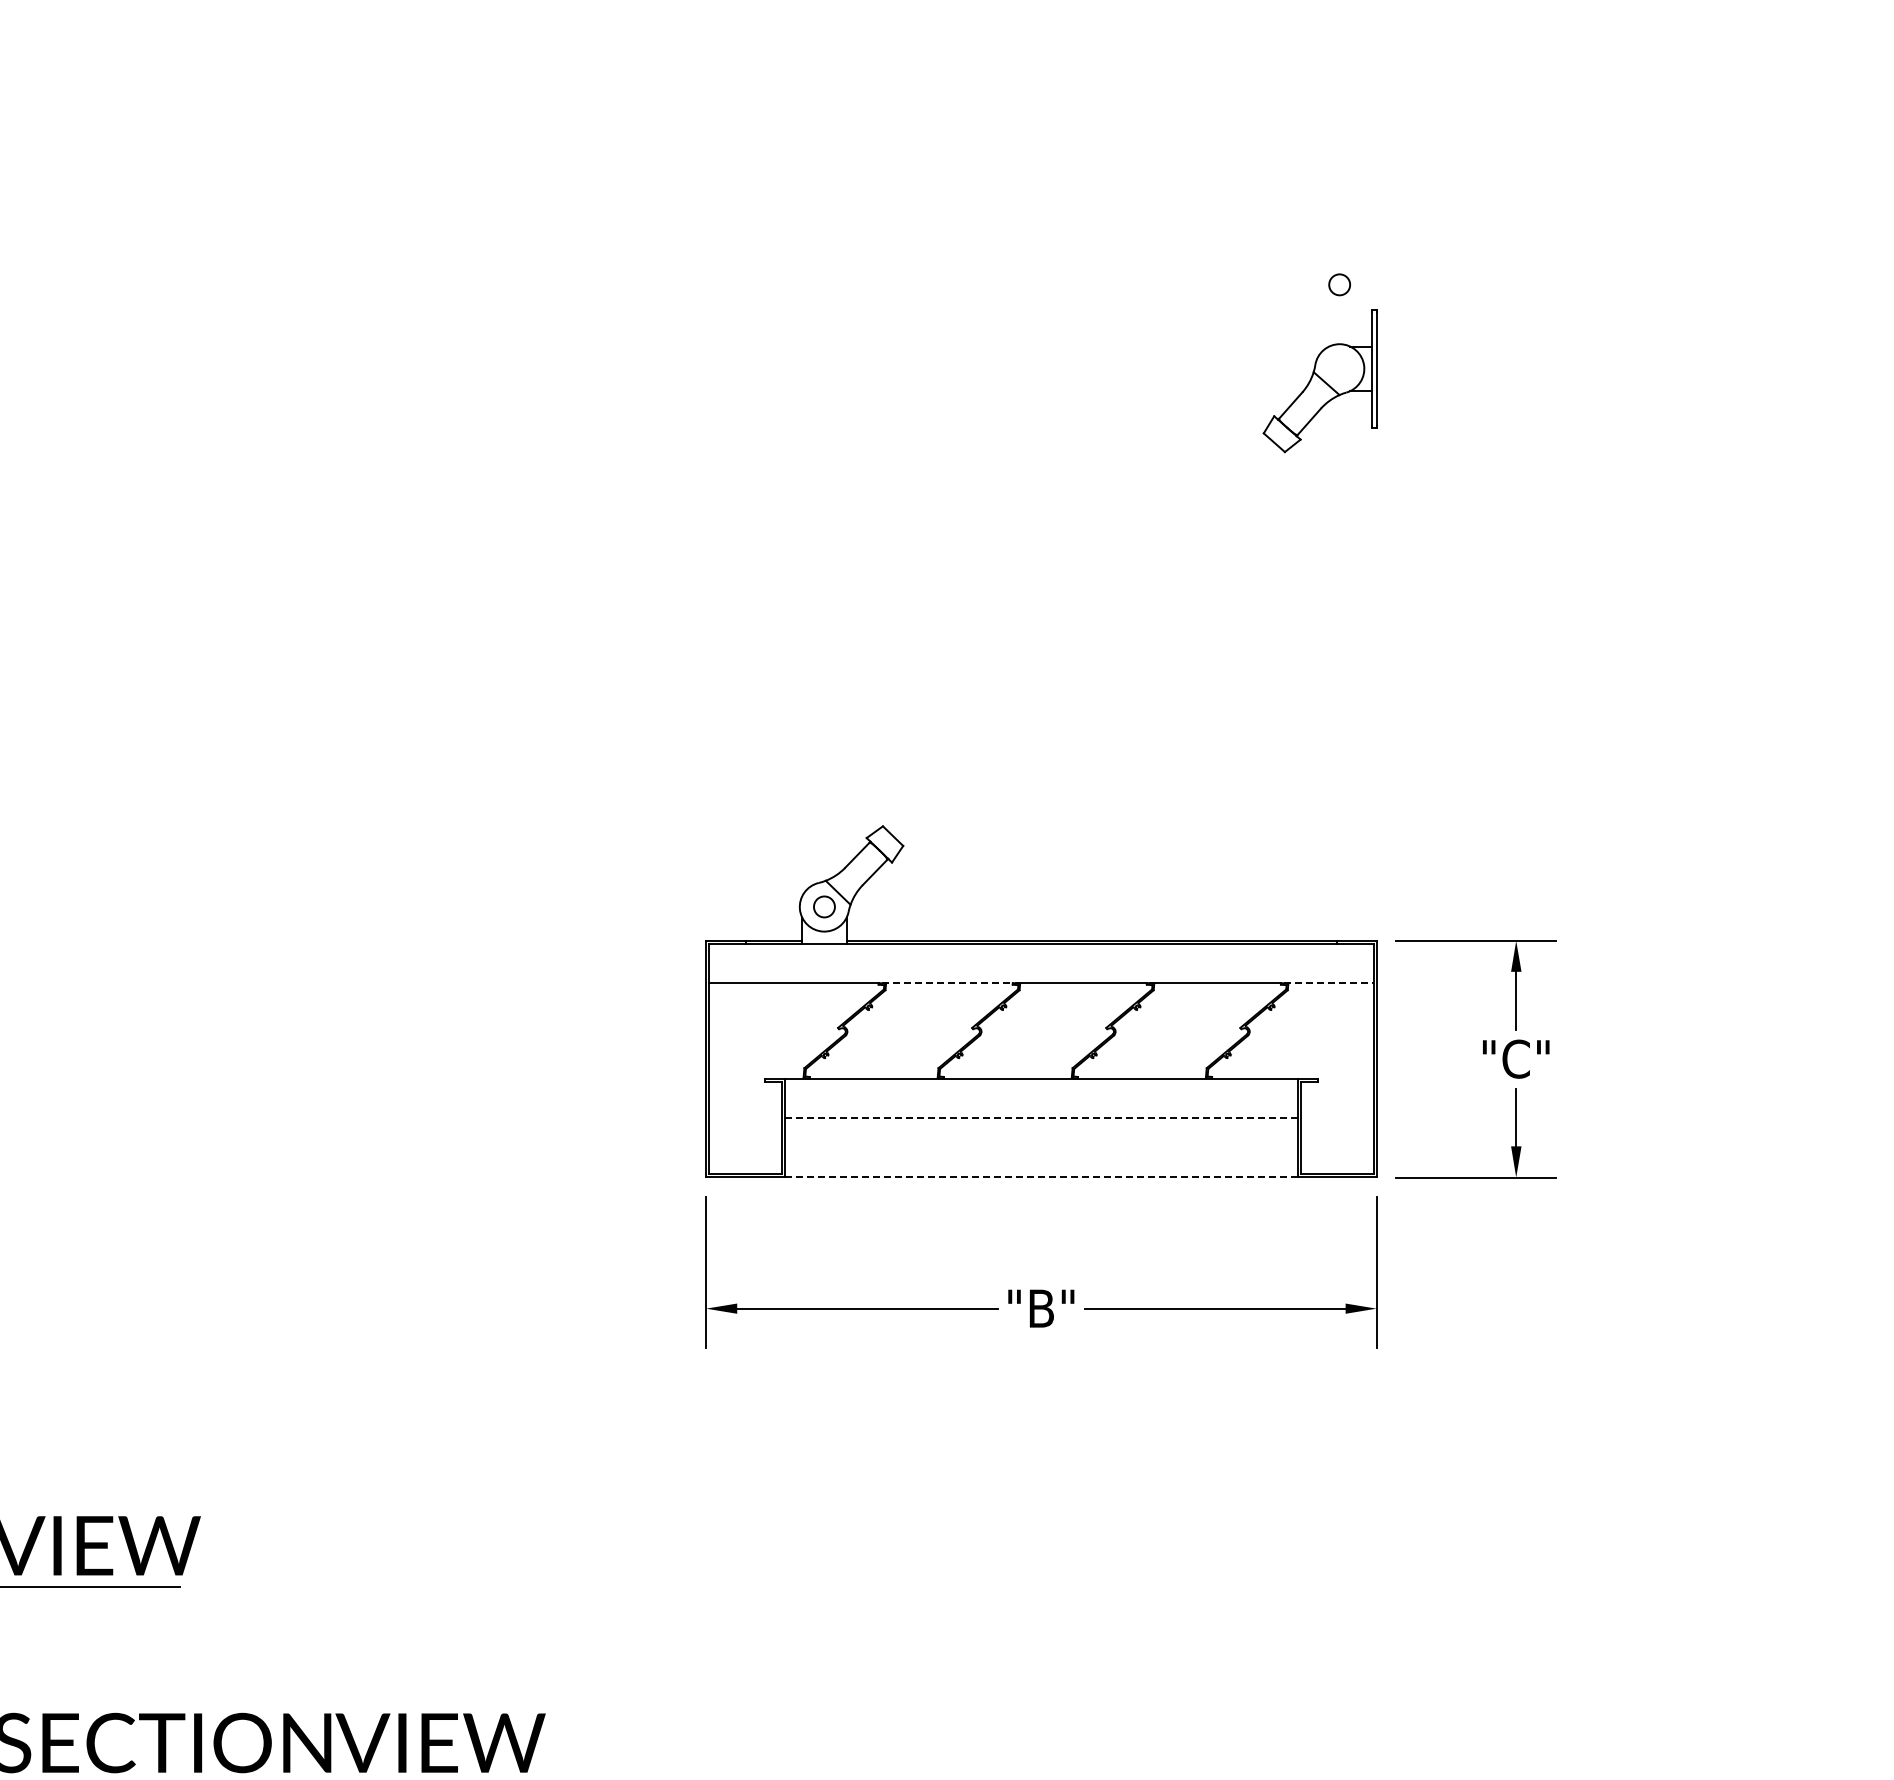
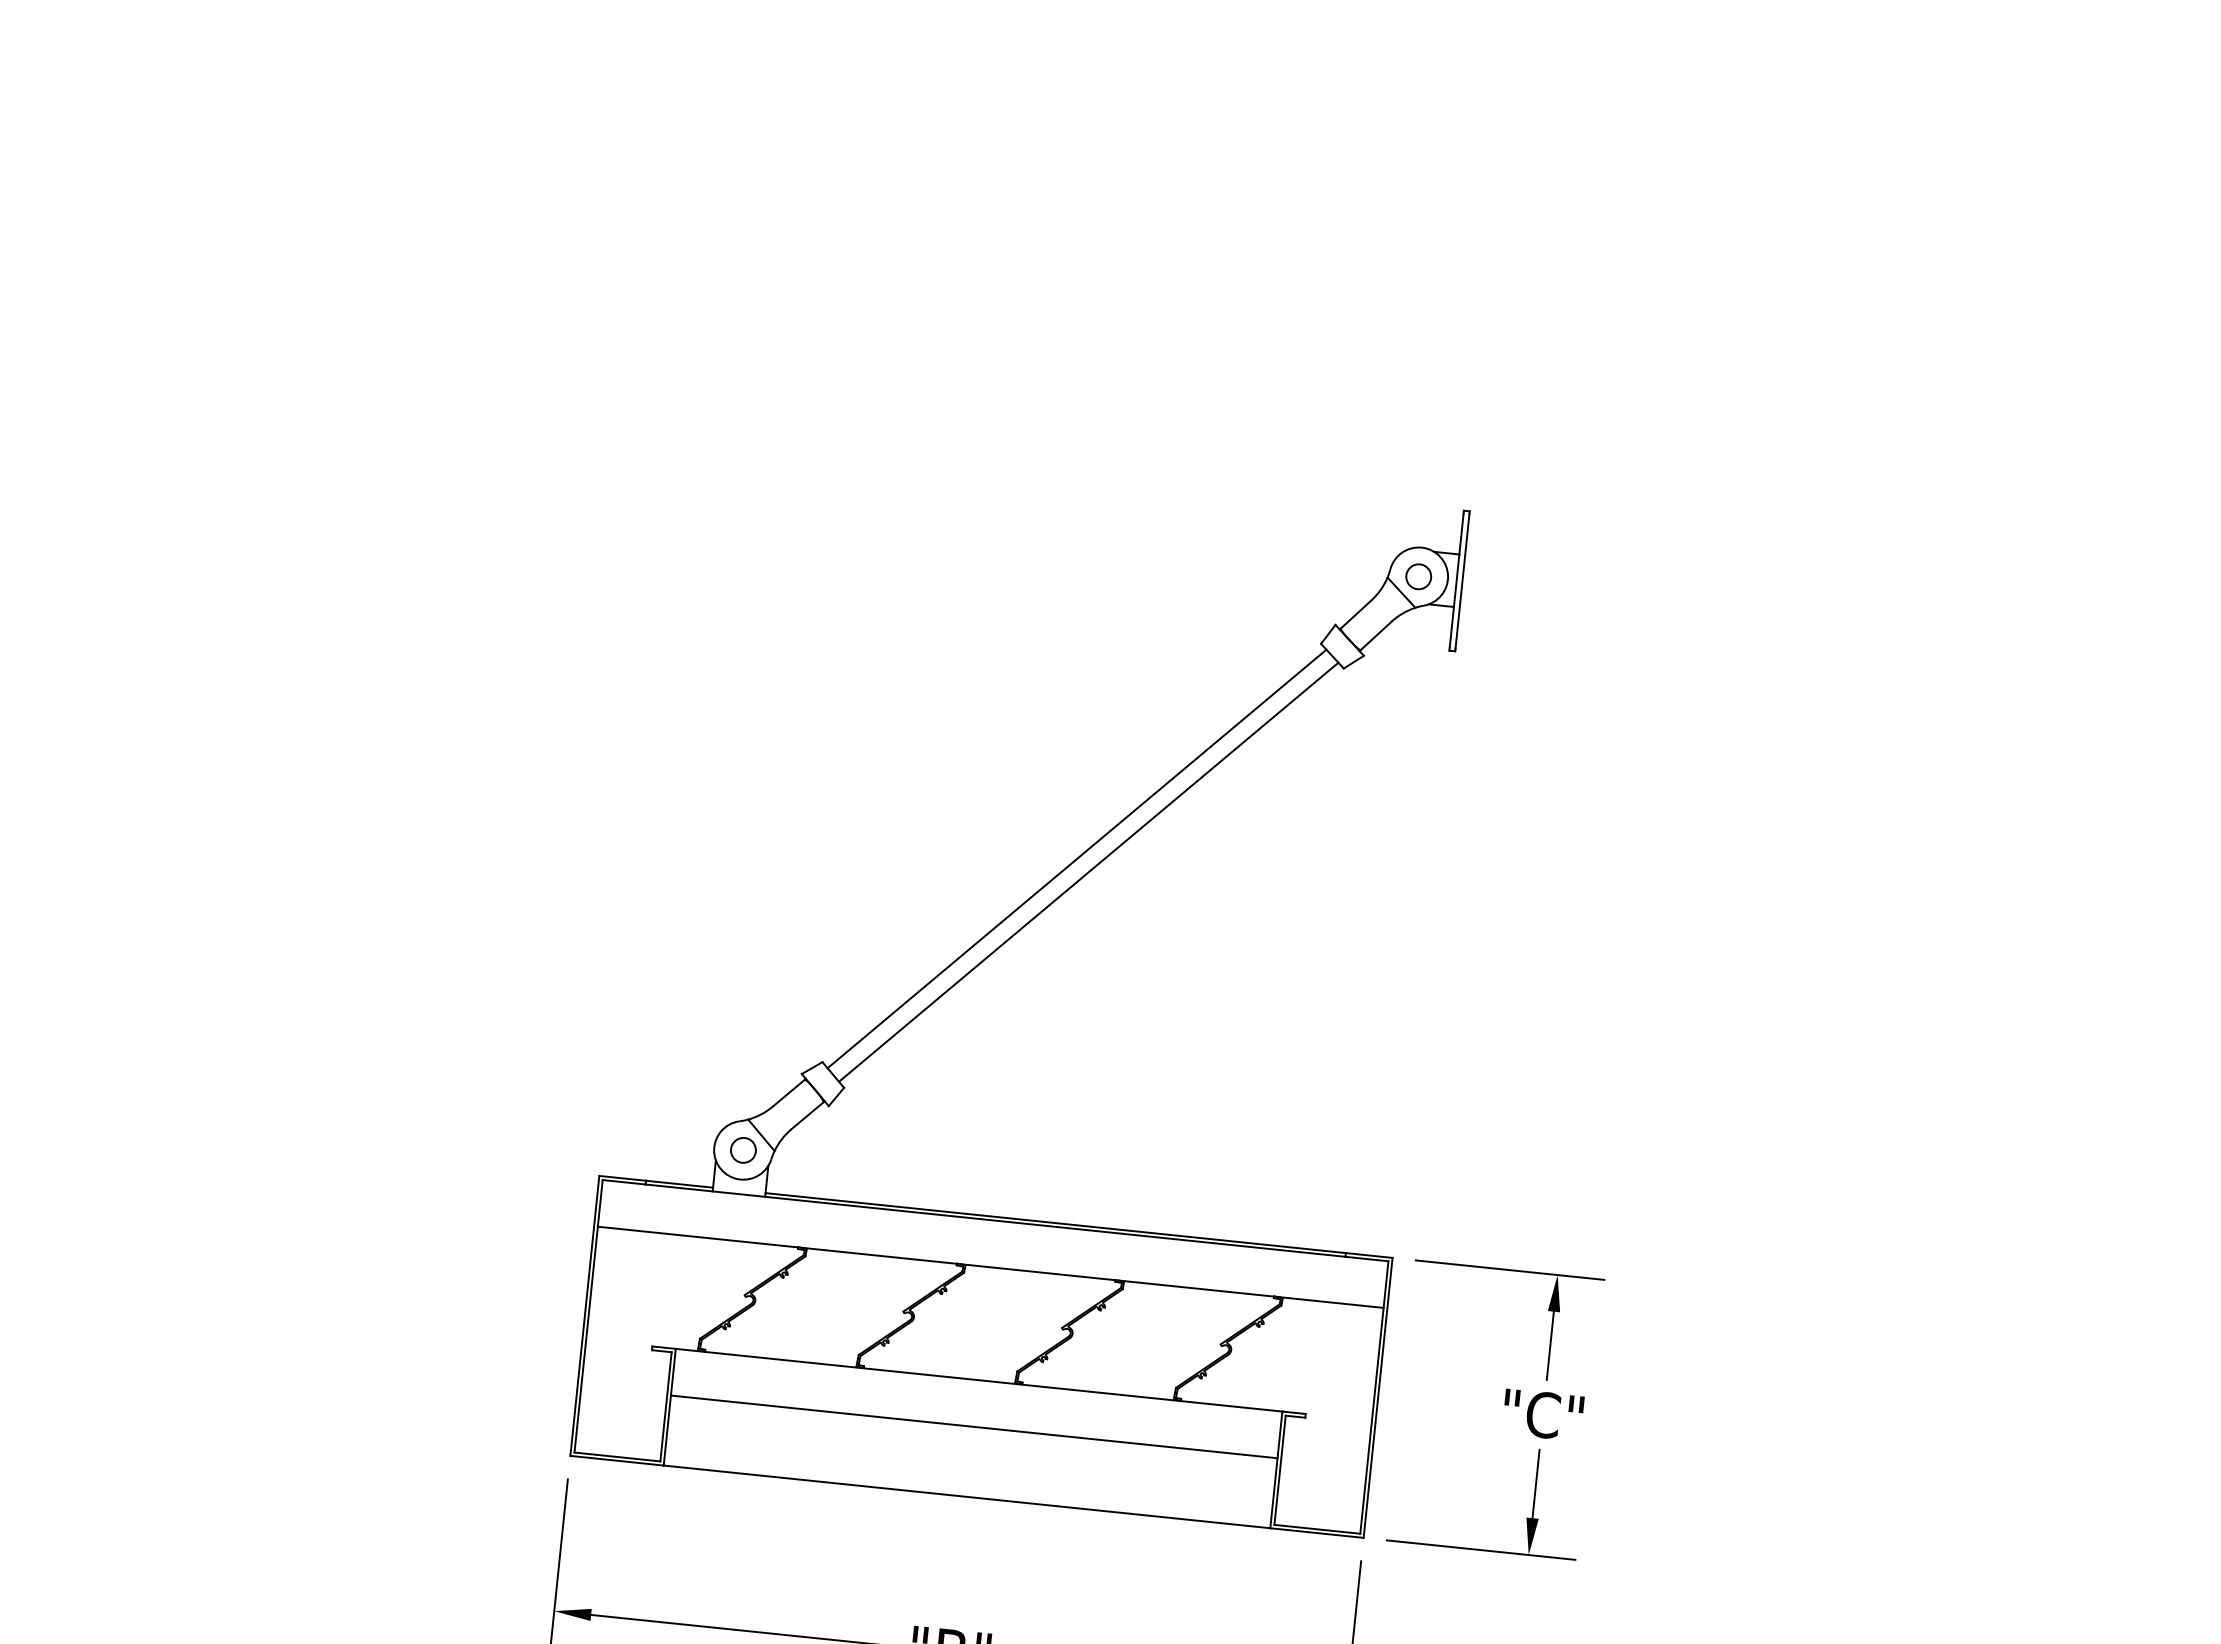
circle: (1339, 284) -> (1418, 576), moved
line: (1077, 633) -> (1076, 857), added
line: (1088, 644) -> (1087, 872), added
line: (947, 983) -> (879, 1255), dashed -> solid
line: (1328, 983) -> (1330, 1302), dashed -> solid
line: (1040, 1118) -> (973, 1427), dashed -> solid
line: (1040, 1177) -> (965, 1496), dashed -> solid

